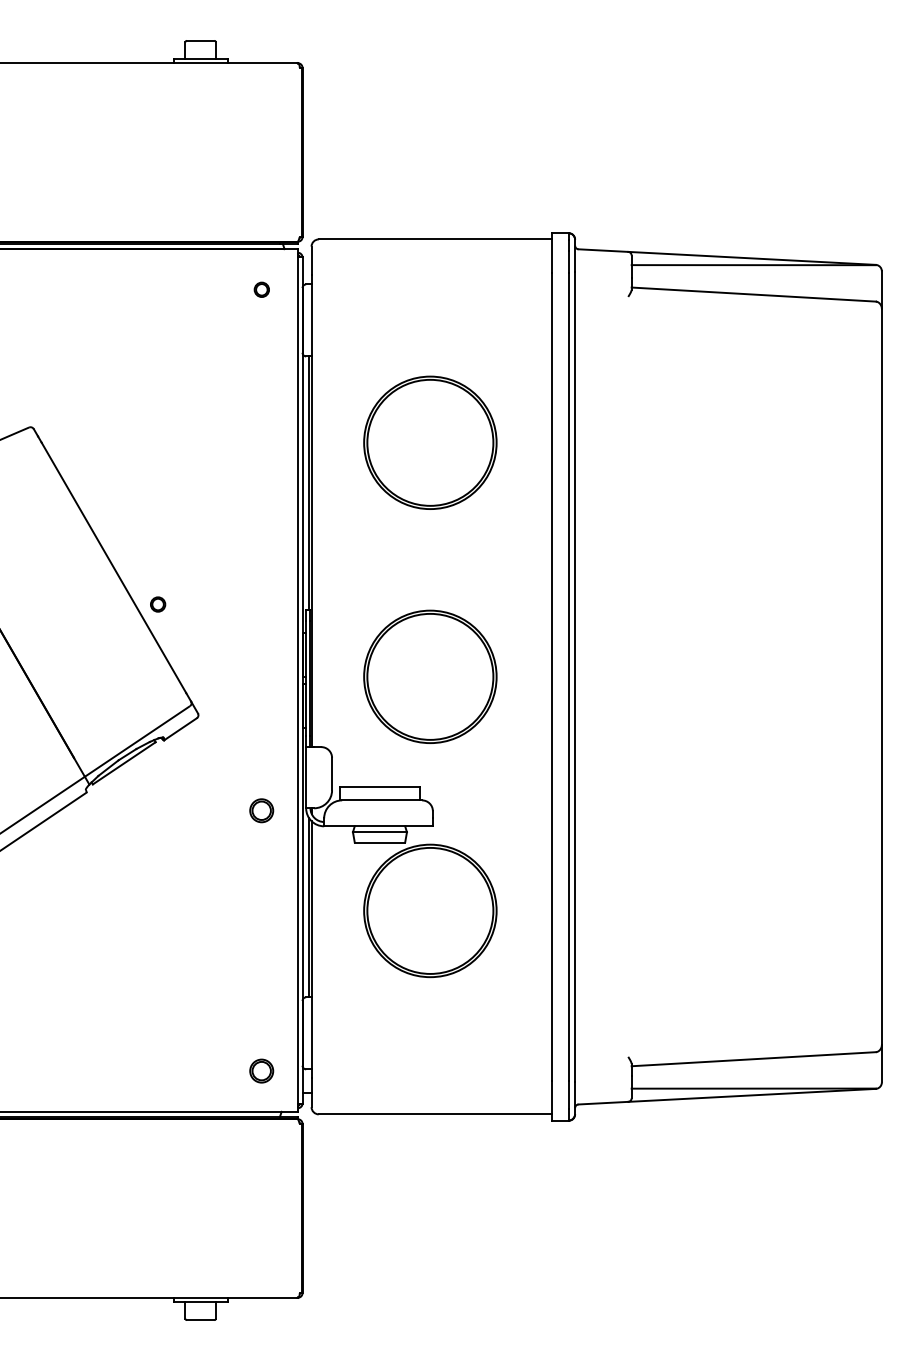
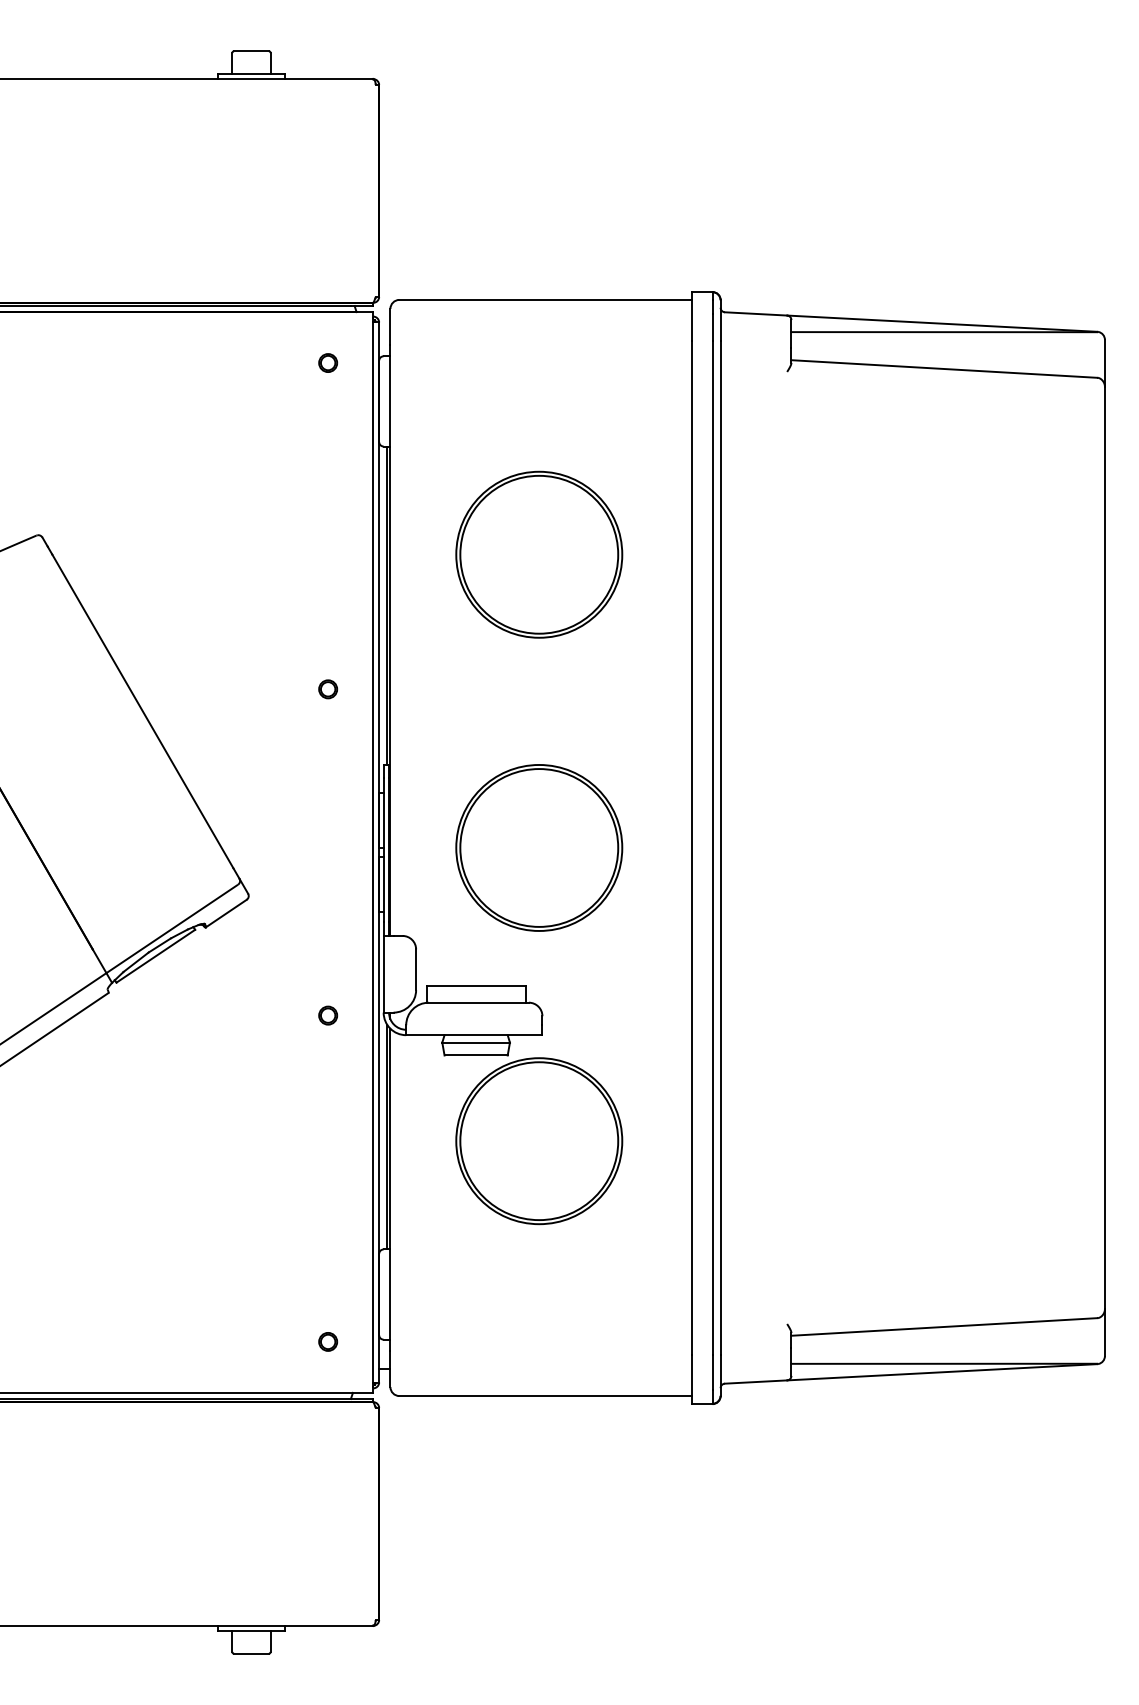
part: (158, 604) -> (328, 689), moved
part: (262, 810) -> (328, 1015), size x0.62
part: (262, 1070) -> (328, 1341), size x0.62

